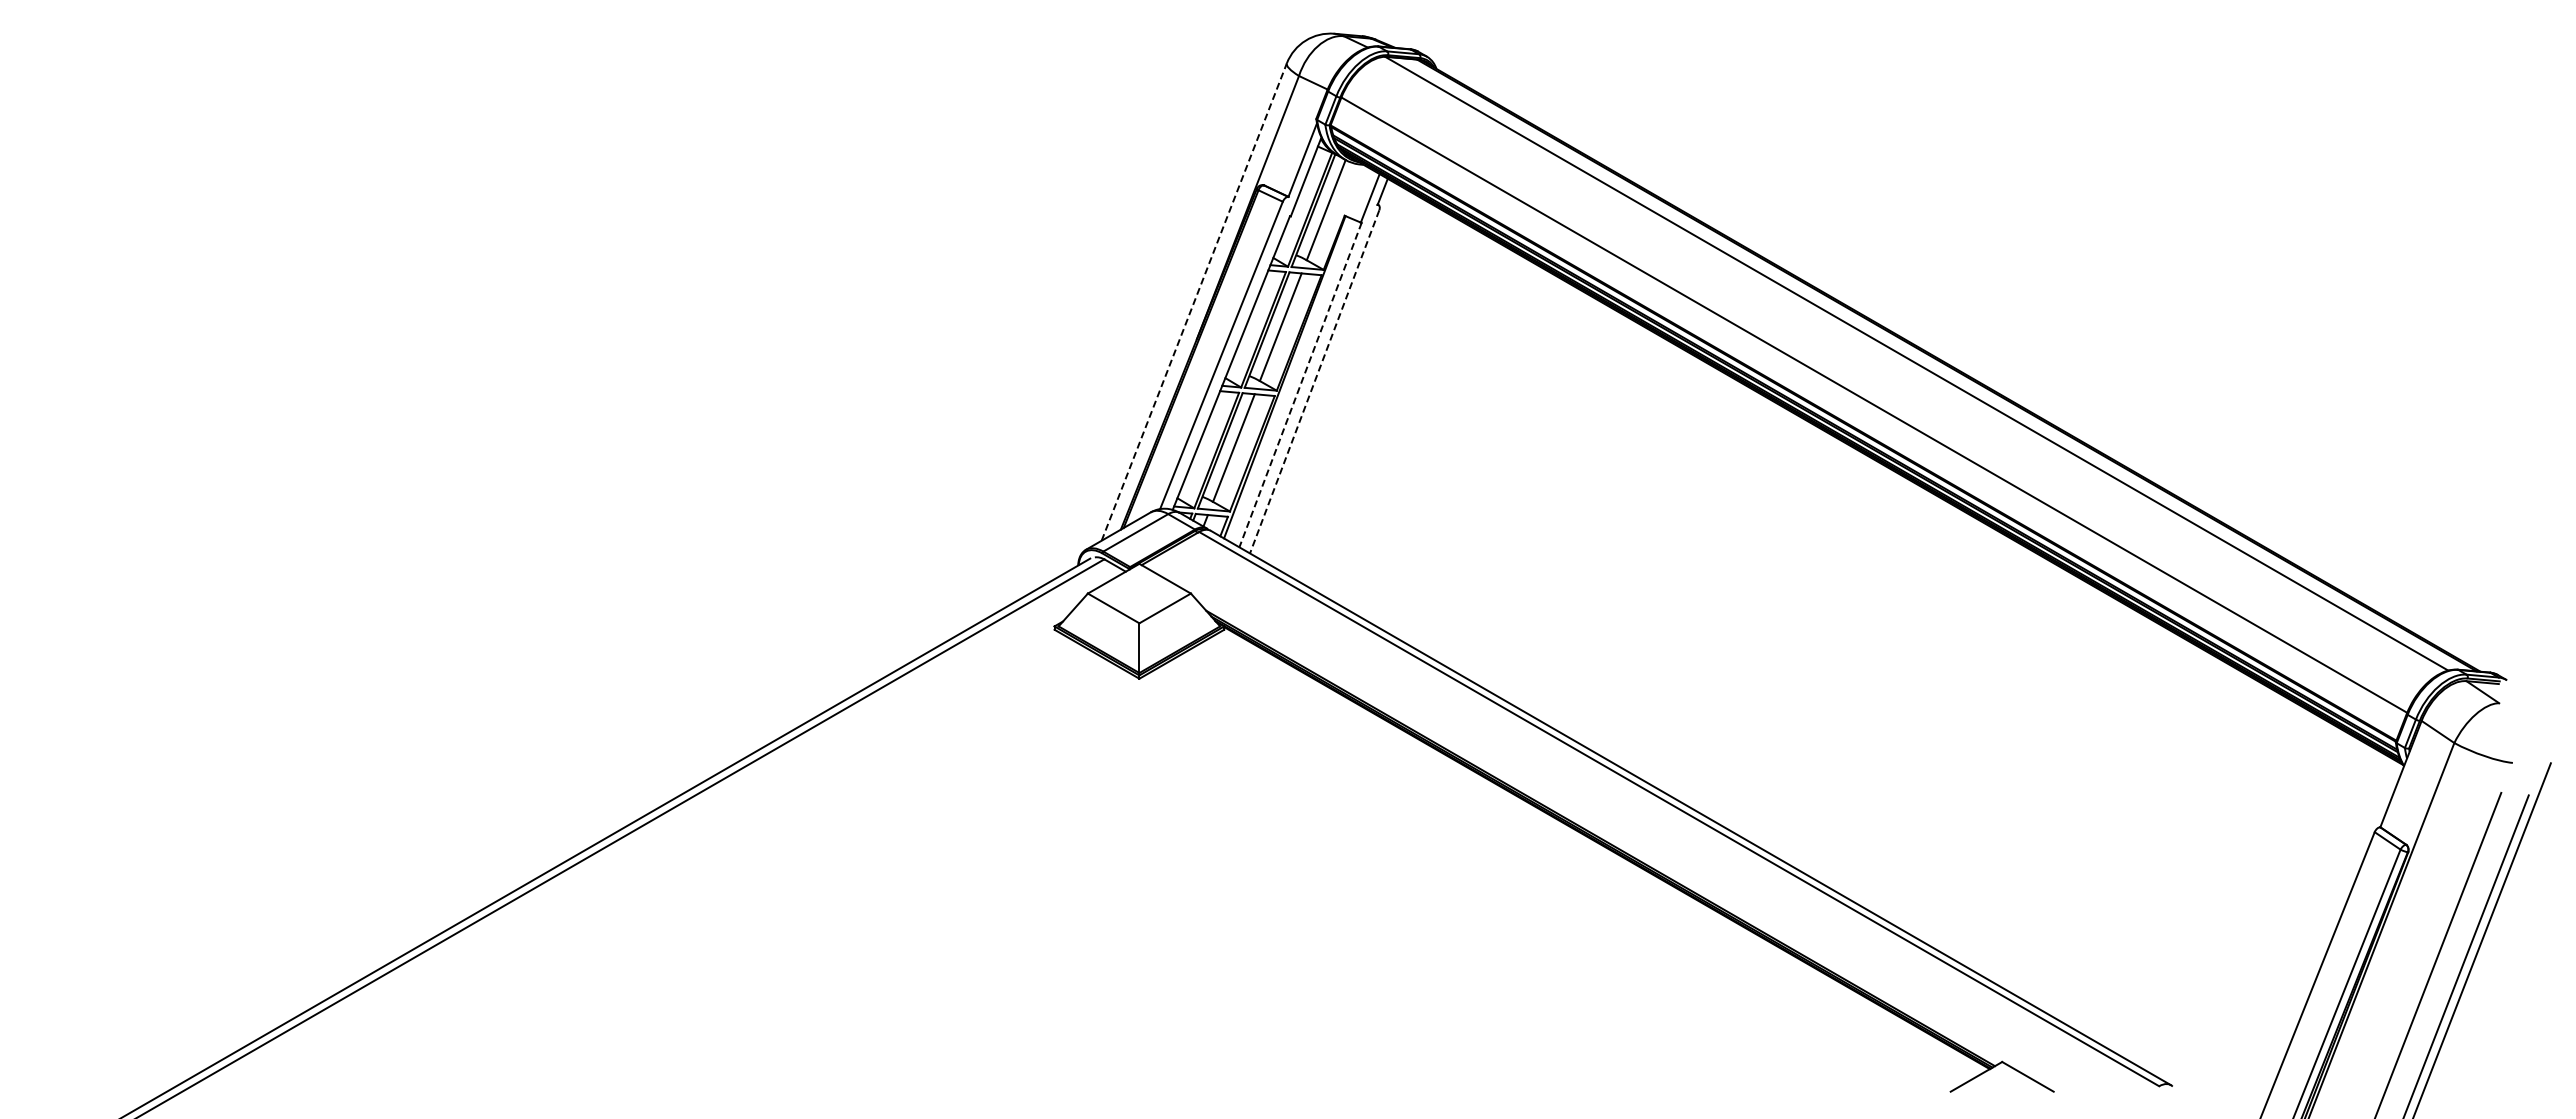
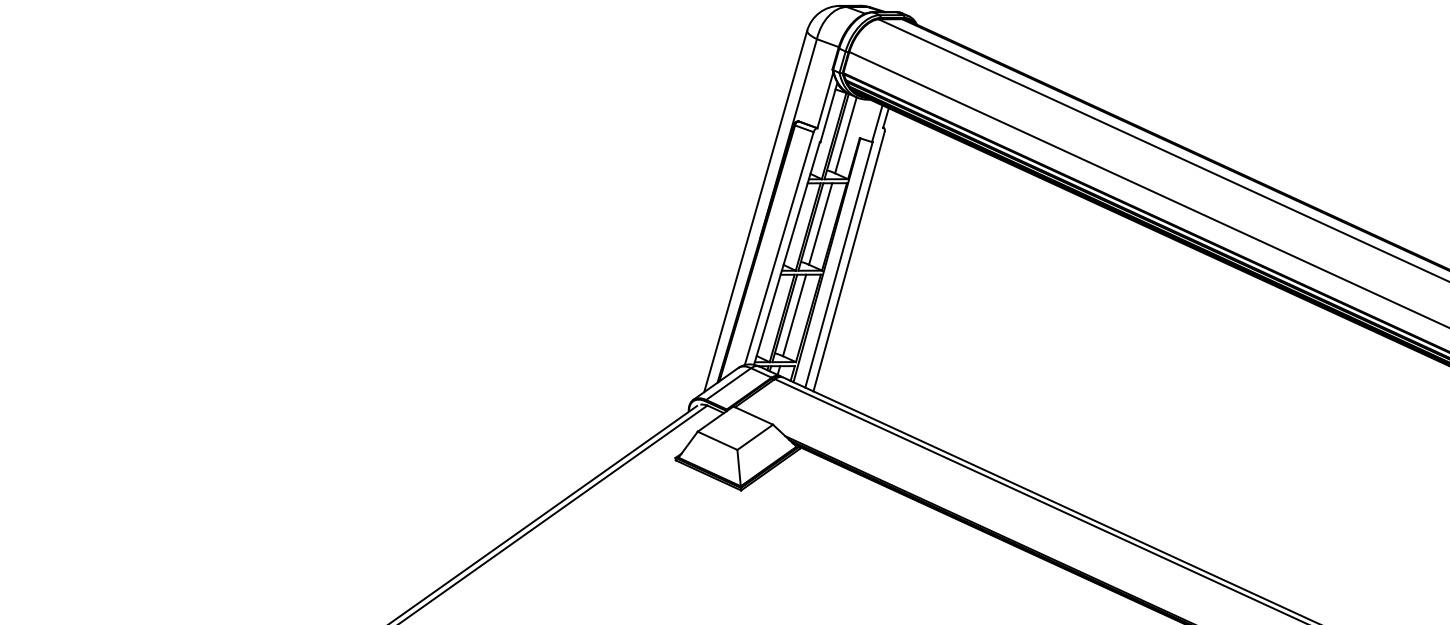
line: (1194, 301) -> (755, 211), dashed -> solid
line: (1314, 382) -> (849, 262), dashed -> solid
line: (1300, 385) -> (839, 265), dashed -> solid

